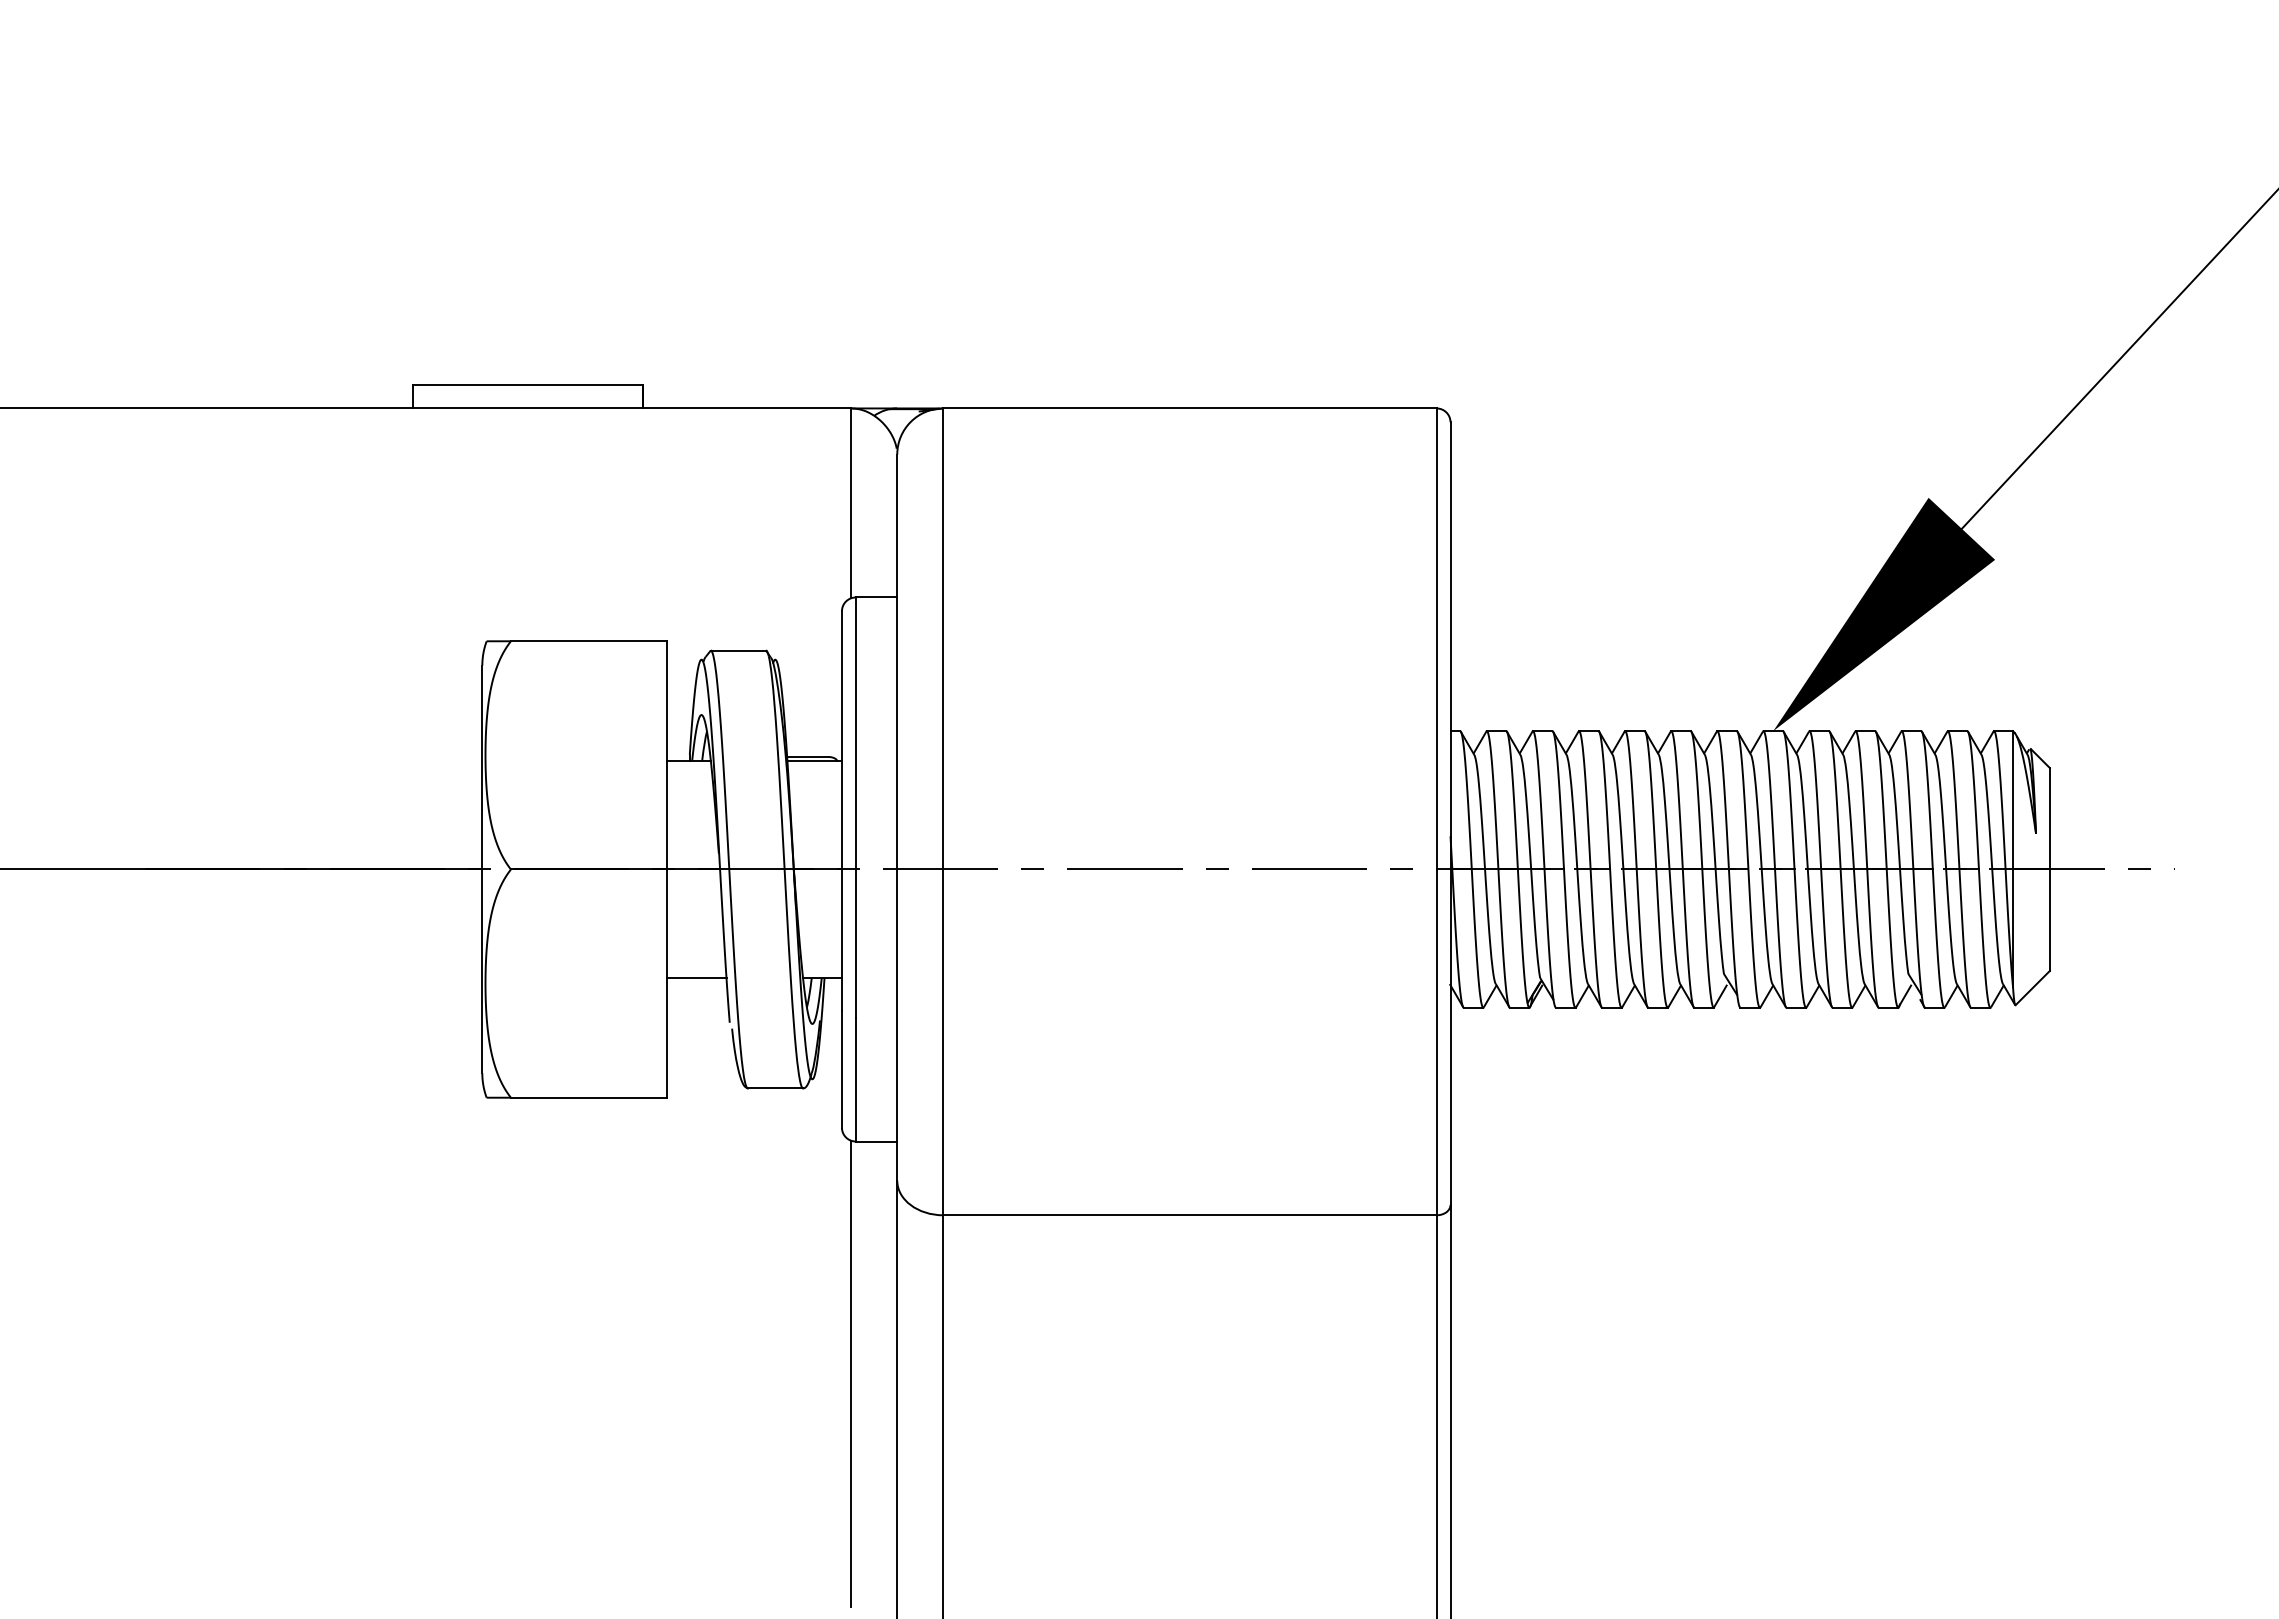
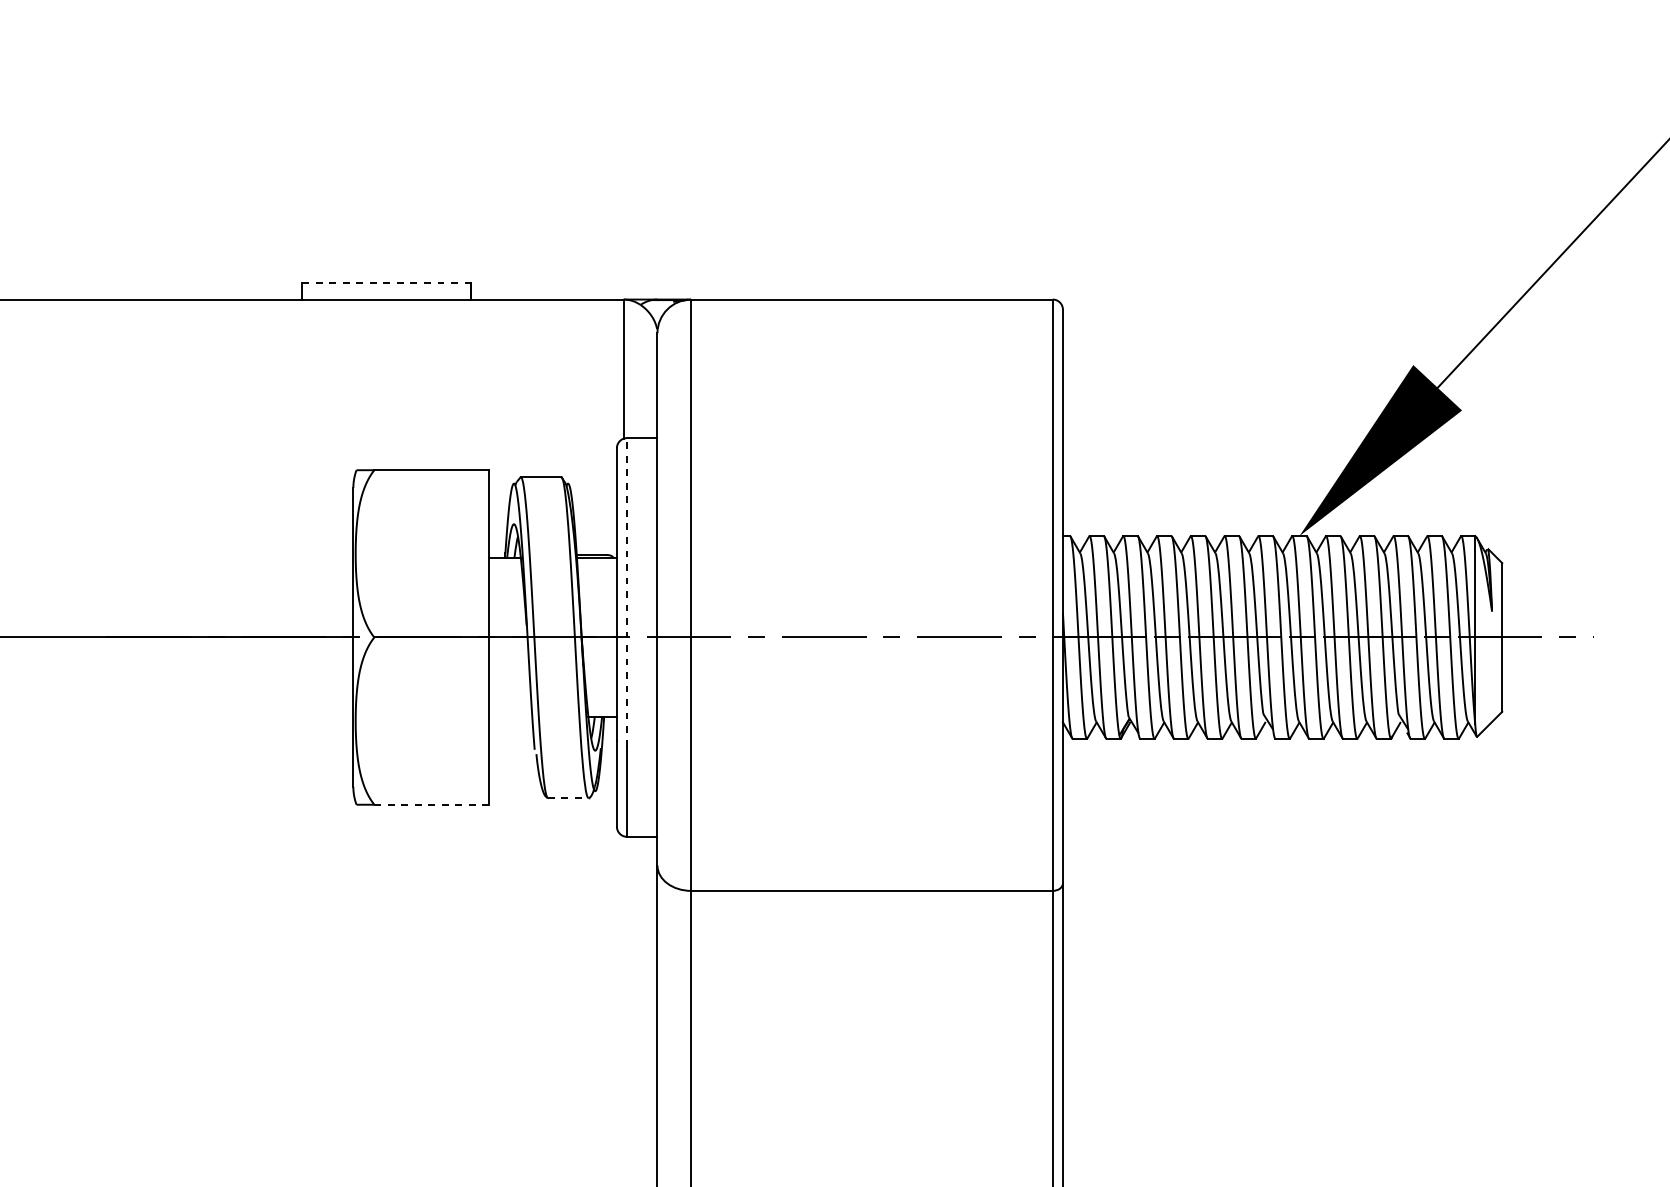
line: (528, 385) -> (387, 282), solid -> dashed
line: (855, 807) -> (626, 592), solid -> dashed
line: (696, 977) -> (510, 716), removed
line: (775, 1088) -> (568, 797), solid -> dashed
line: (588, 1097) -> (431, 804), solid -> dashed
line: (851, 1373) -> (623, 1006), removed

